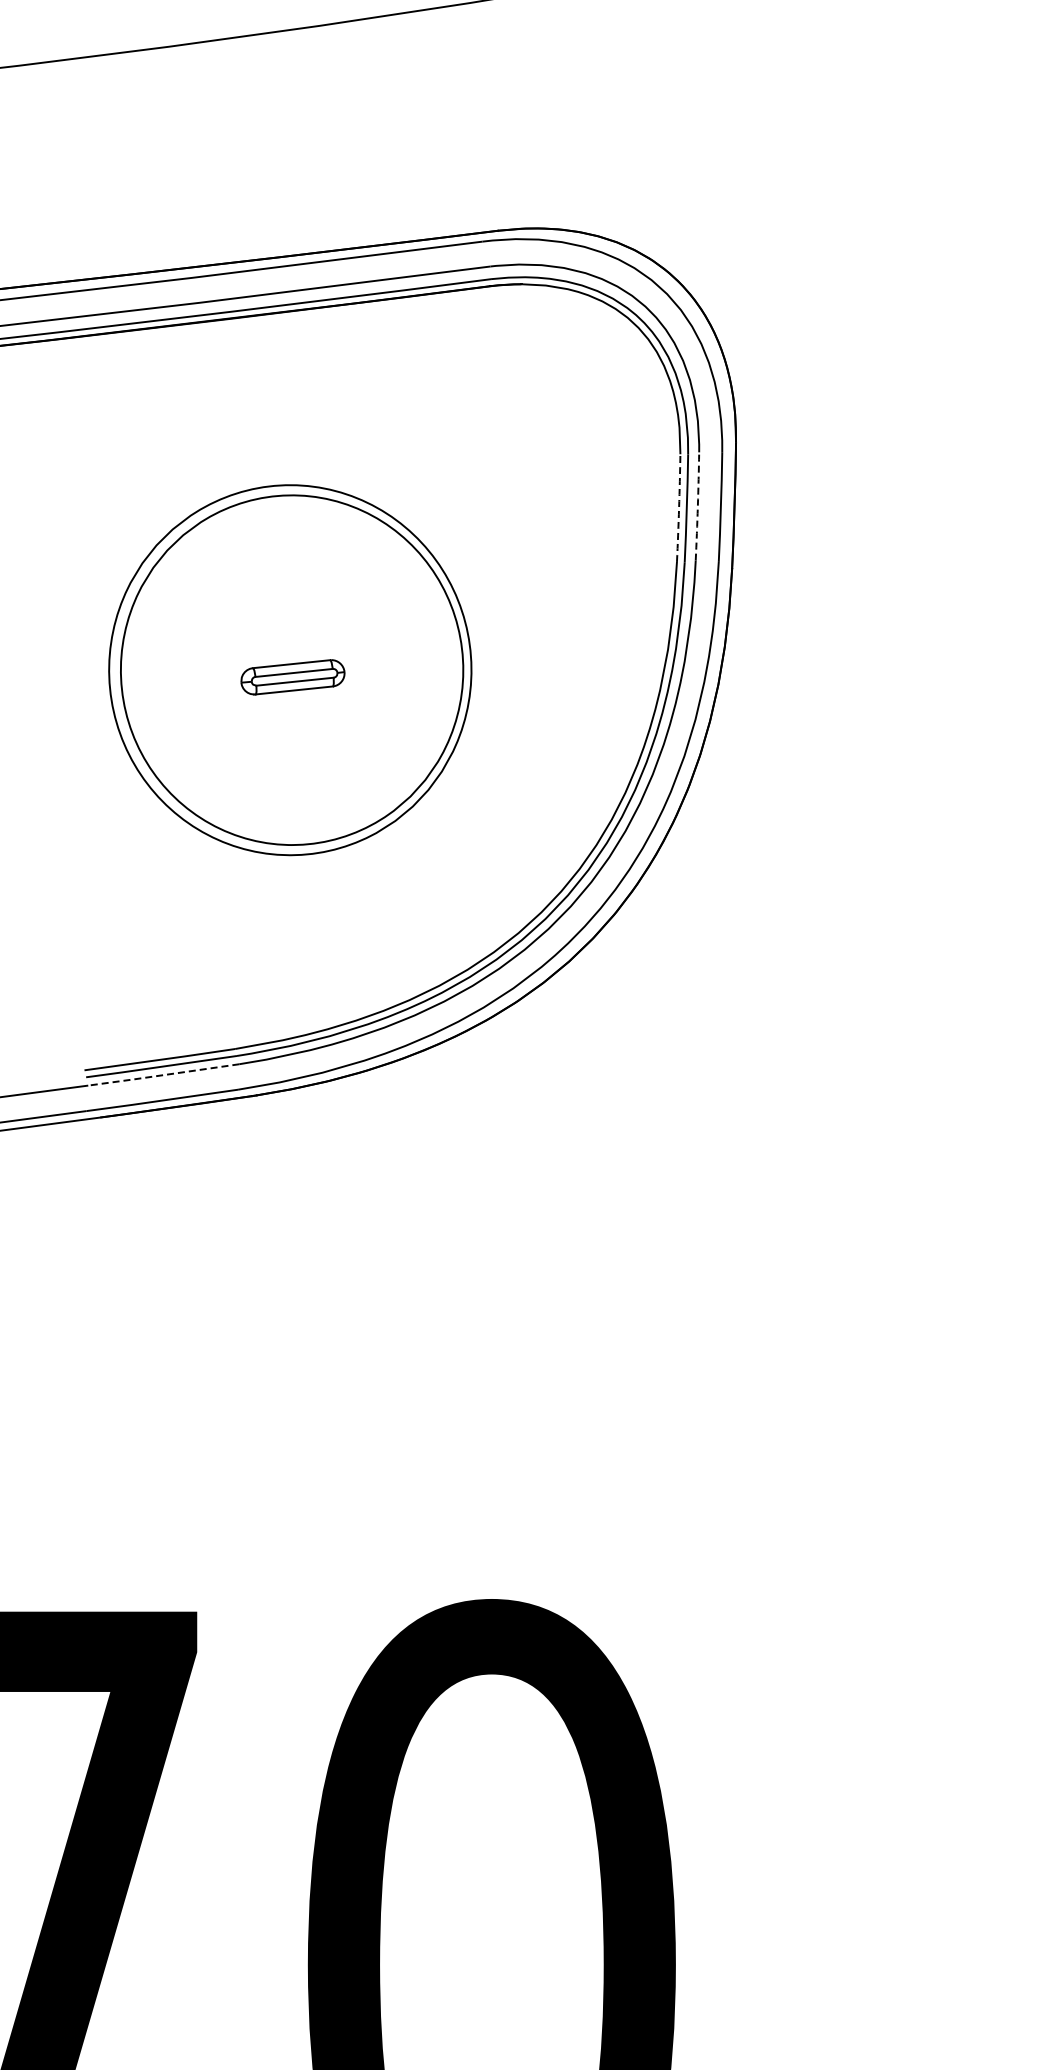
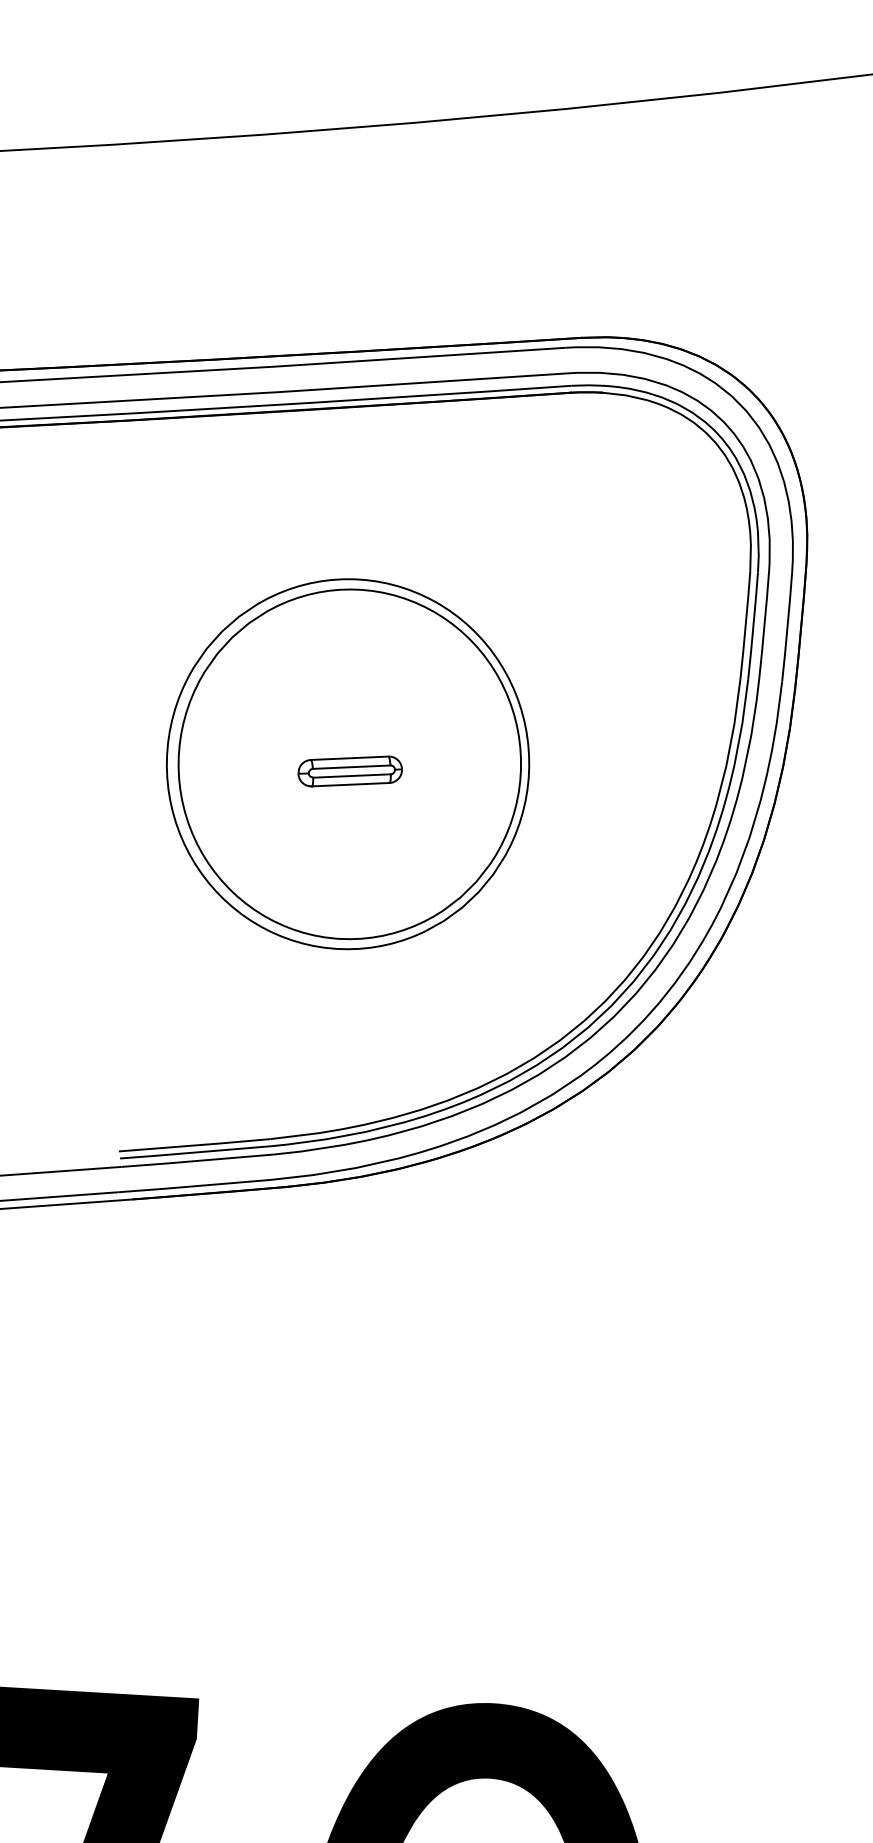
arc: (697, 506) -> (764, 624), dashed -> solid
arc: (679, 508) -> (746, 625), dashed -> solid
line: (162, 1075) -> (196, 1161), dashed -> solid

